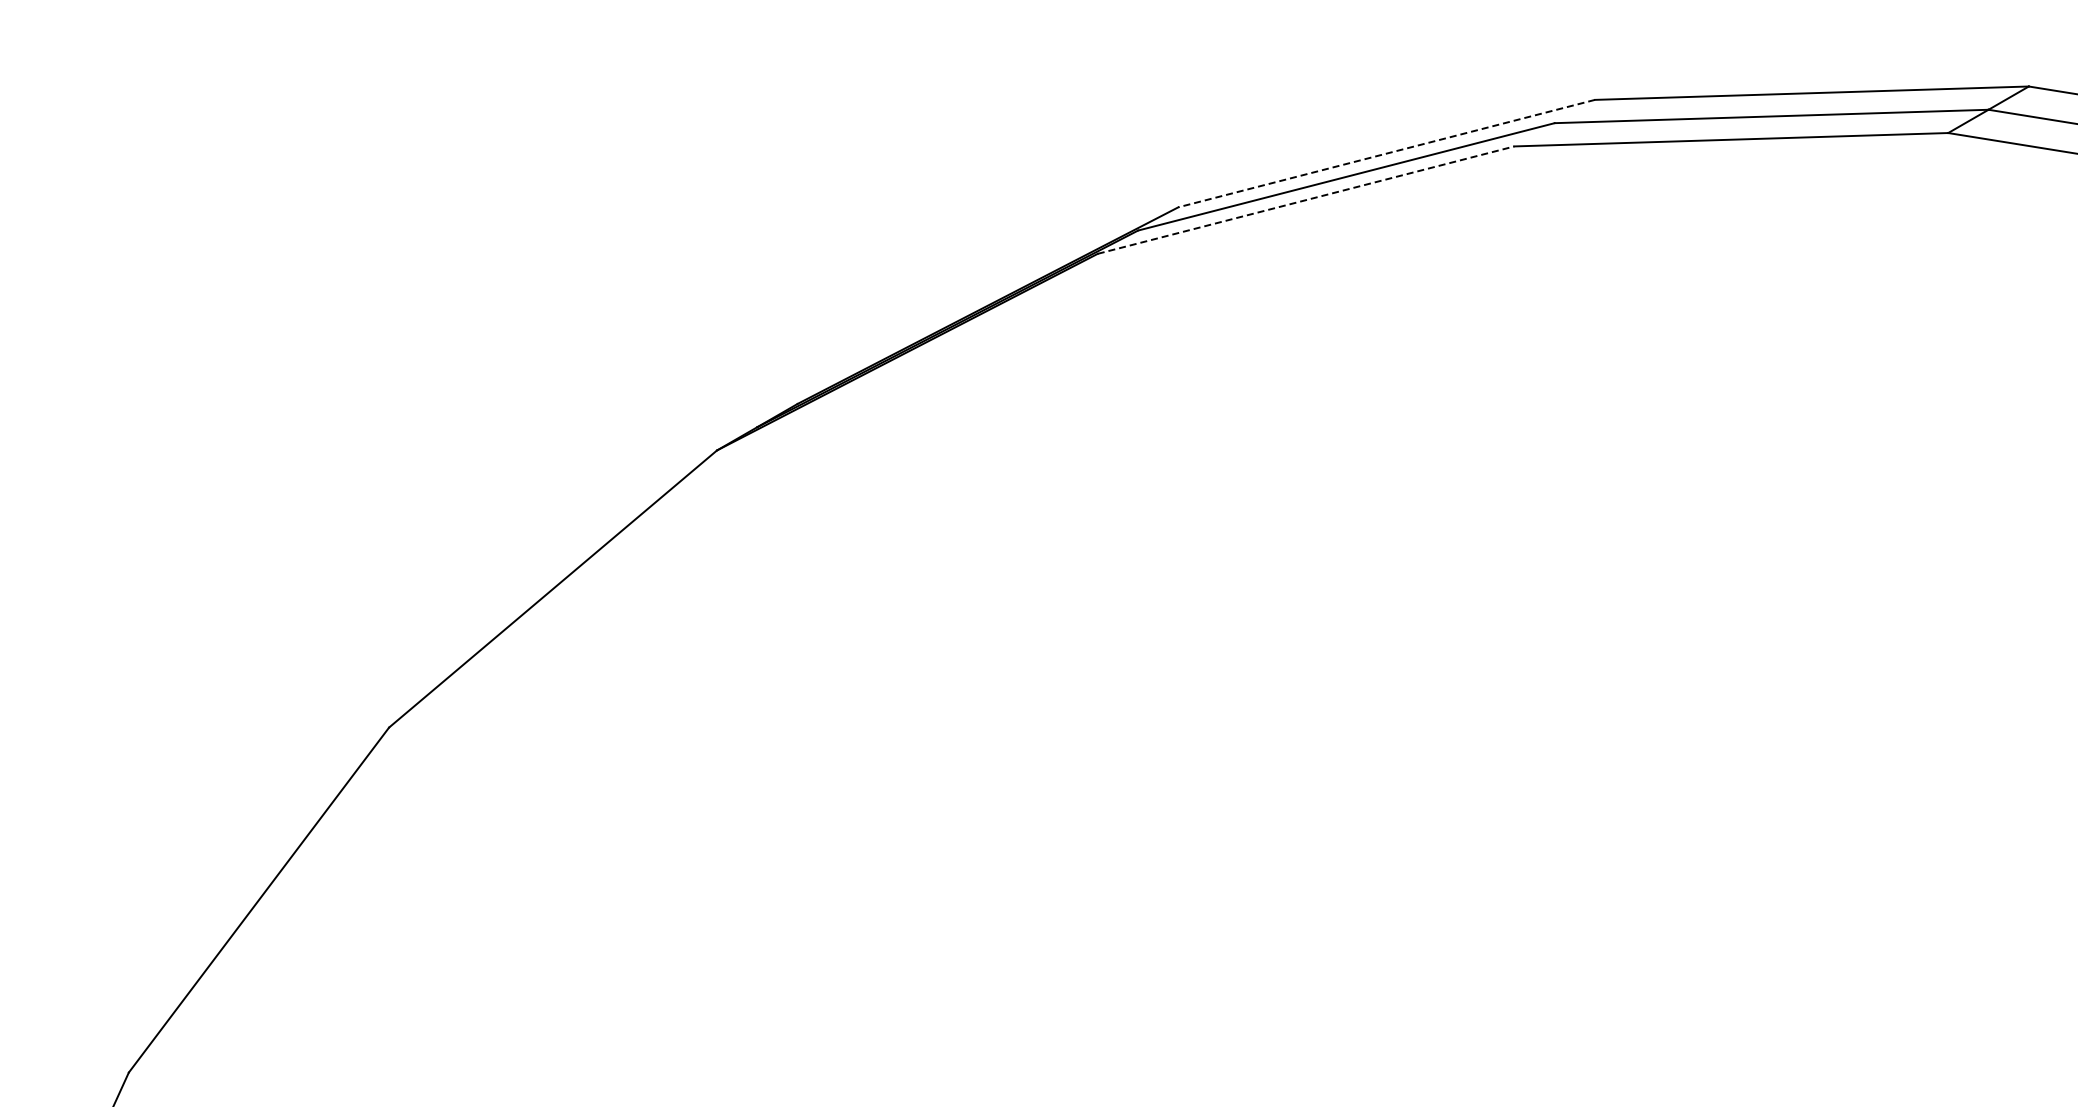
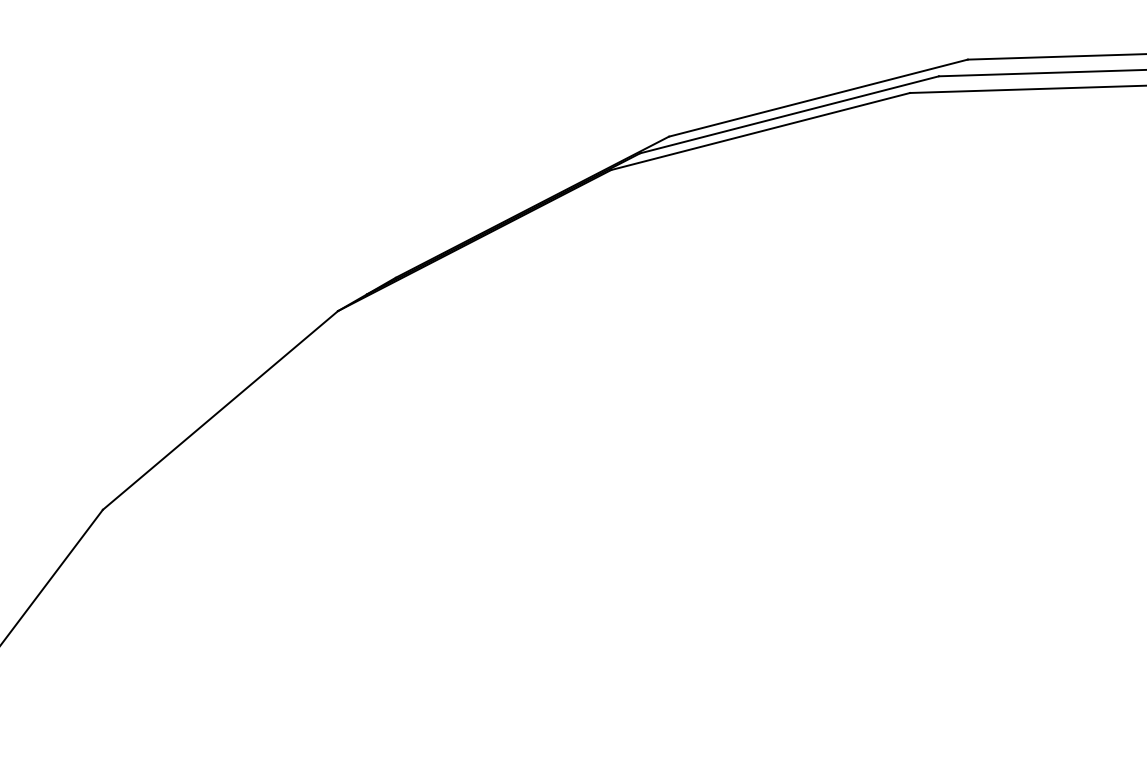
line: (1386, 153) -> (818, 98), dashed -> solid
line: (1306, 200) -> (760, 131), dashed -> solid

